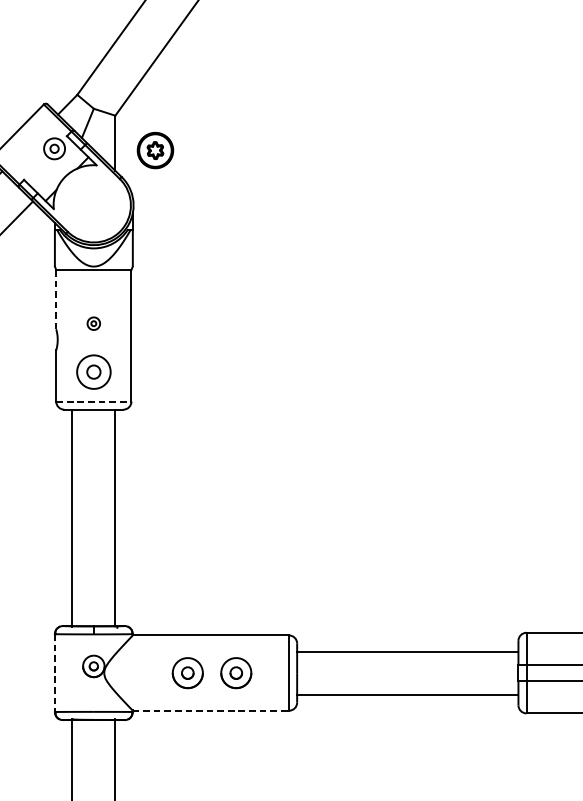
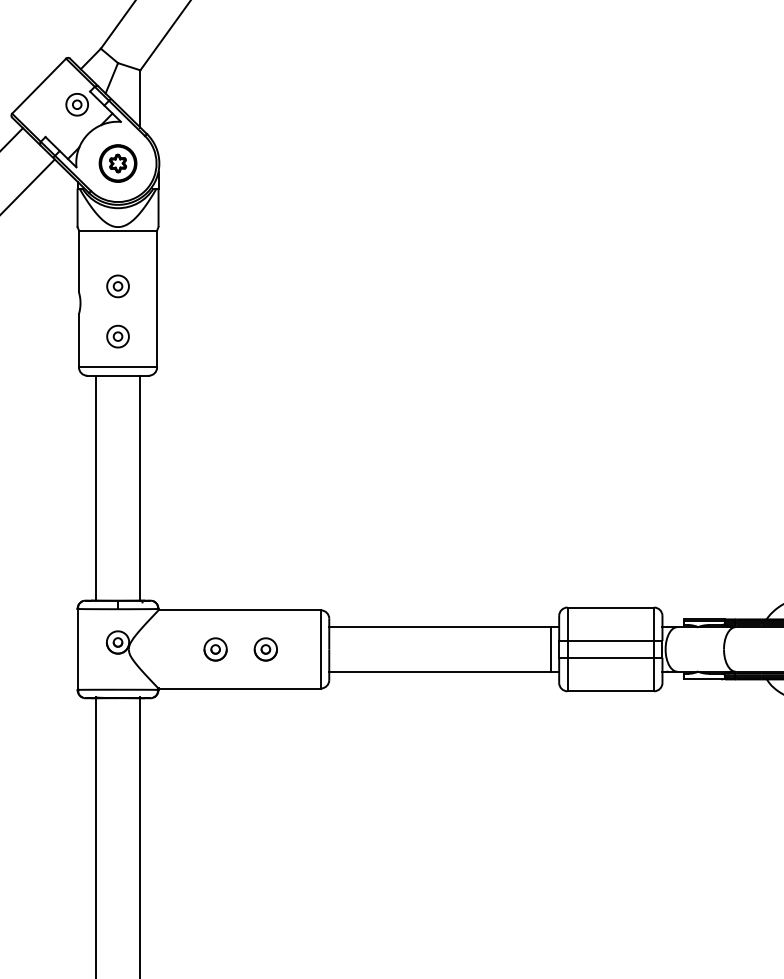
part: (154, 150) -> (117, 163), moved
line: (55, 299) -> (78, 261), dashed -> solid
part: (93, 323) -> (117, 286), size x1.67
part: (93, 371) -> (117, 336), size x0.62
line: (94, 401) -> (118, 367), dashed -> solid
line: (54, 673) -> (77, 649), dashed -> solid
part: (187, 673) -> (215, 649), size x0.71
part: (235, 673) -> (265, 649), size x0.71
line: (510, 673) -> (550, 649), added
line: (211, 710) -> (240, 688), dashed -> solid

